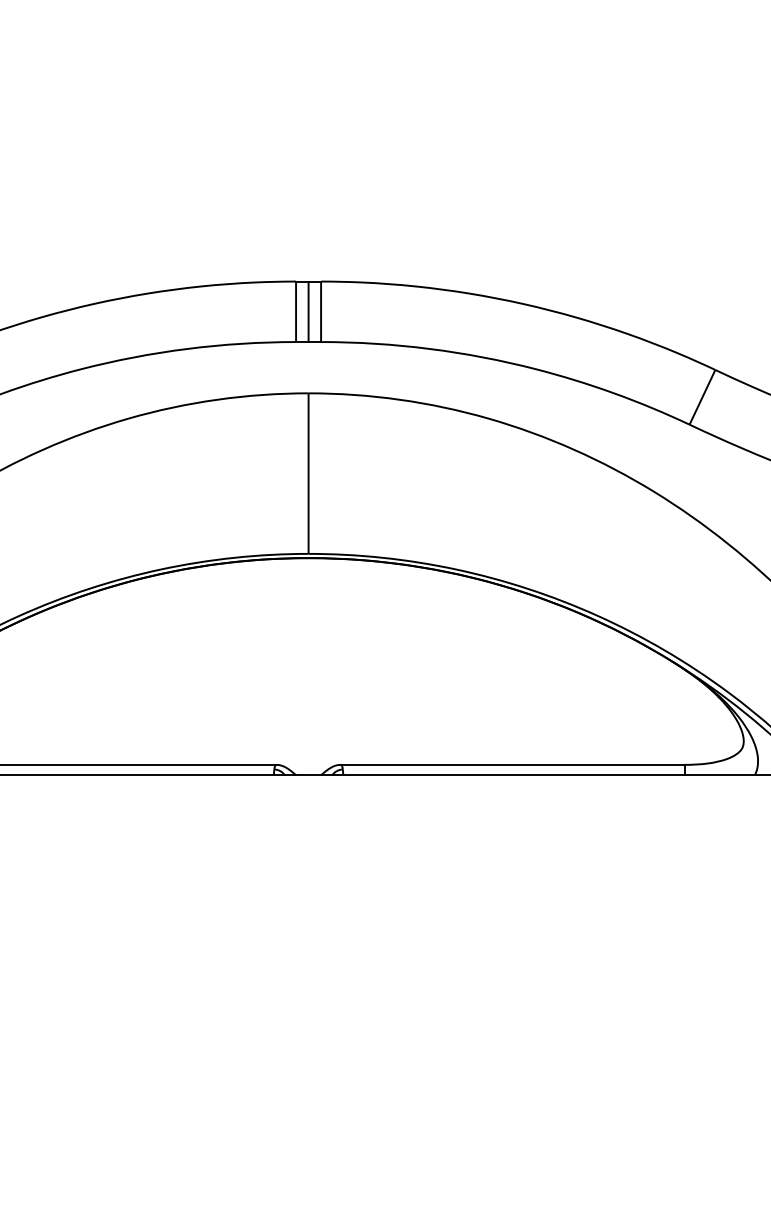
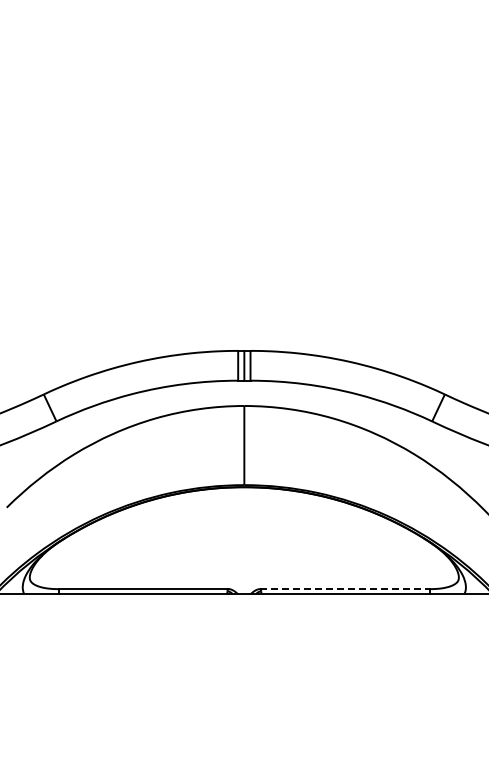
line: (511, 765) -> (344, 589), solid -> dashed

